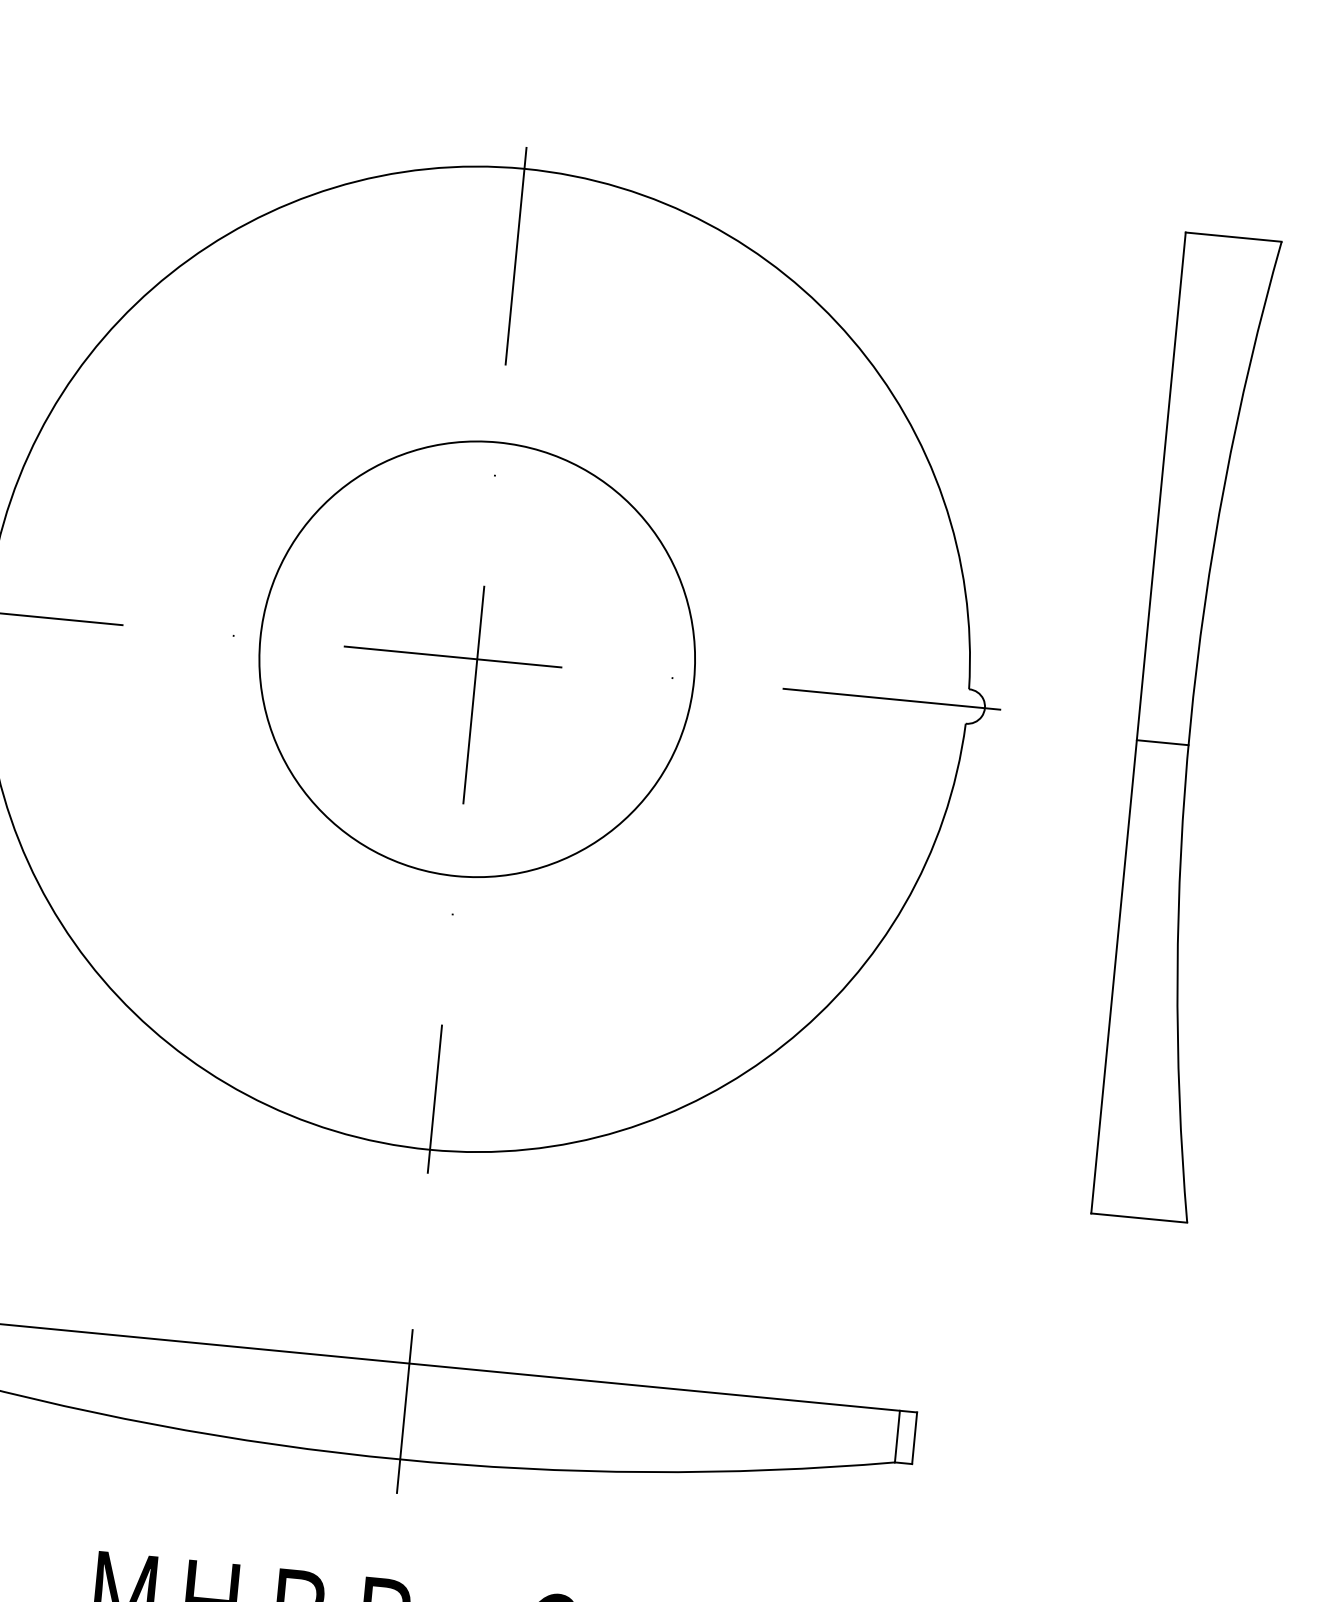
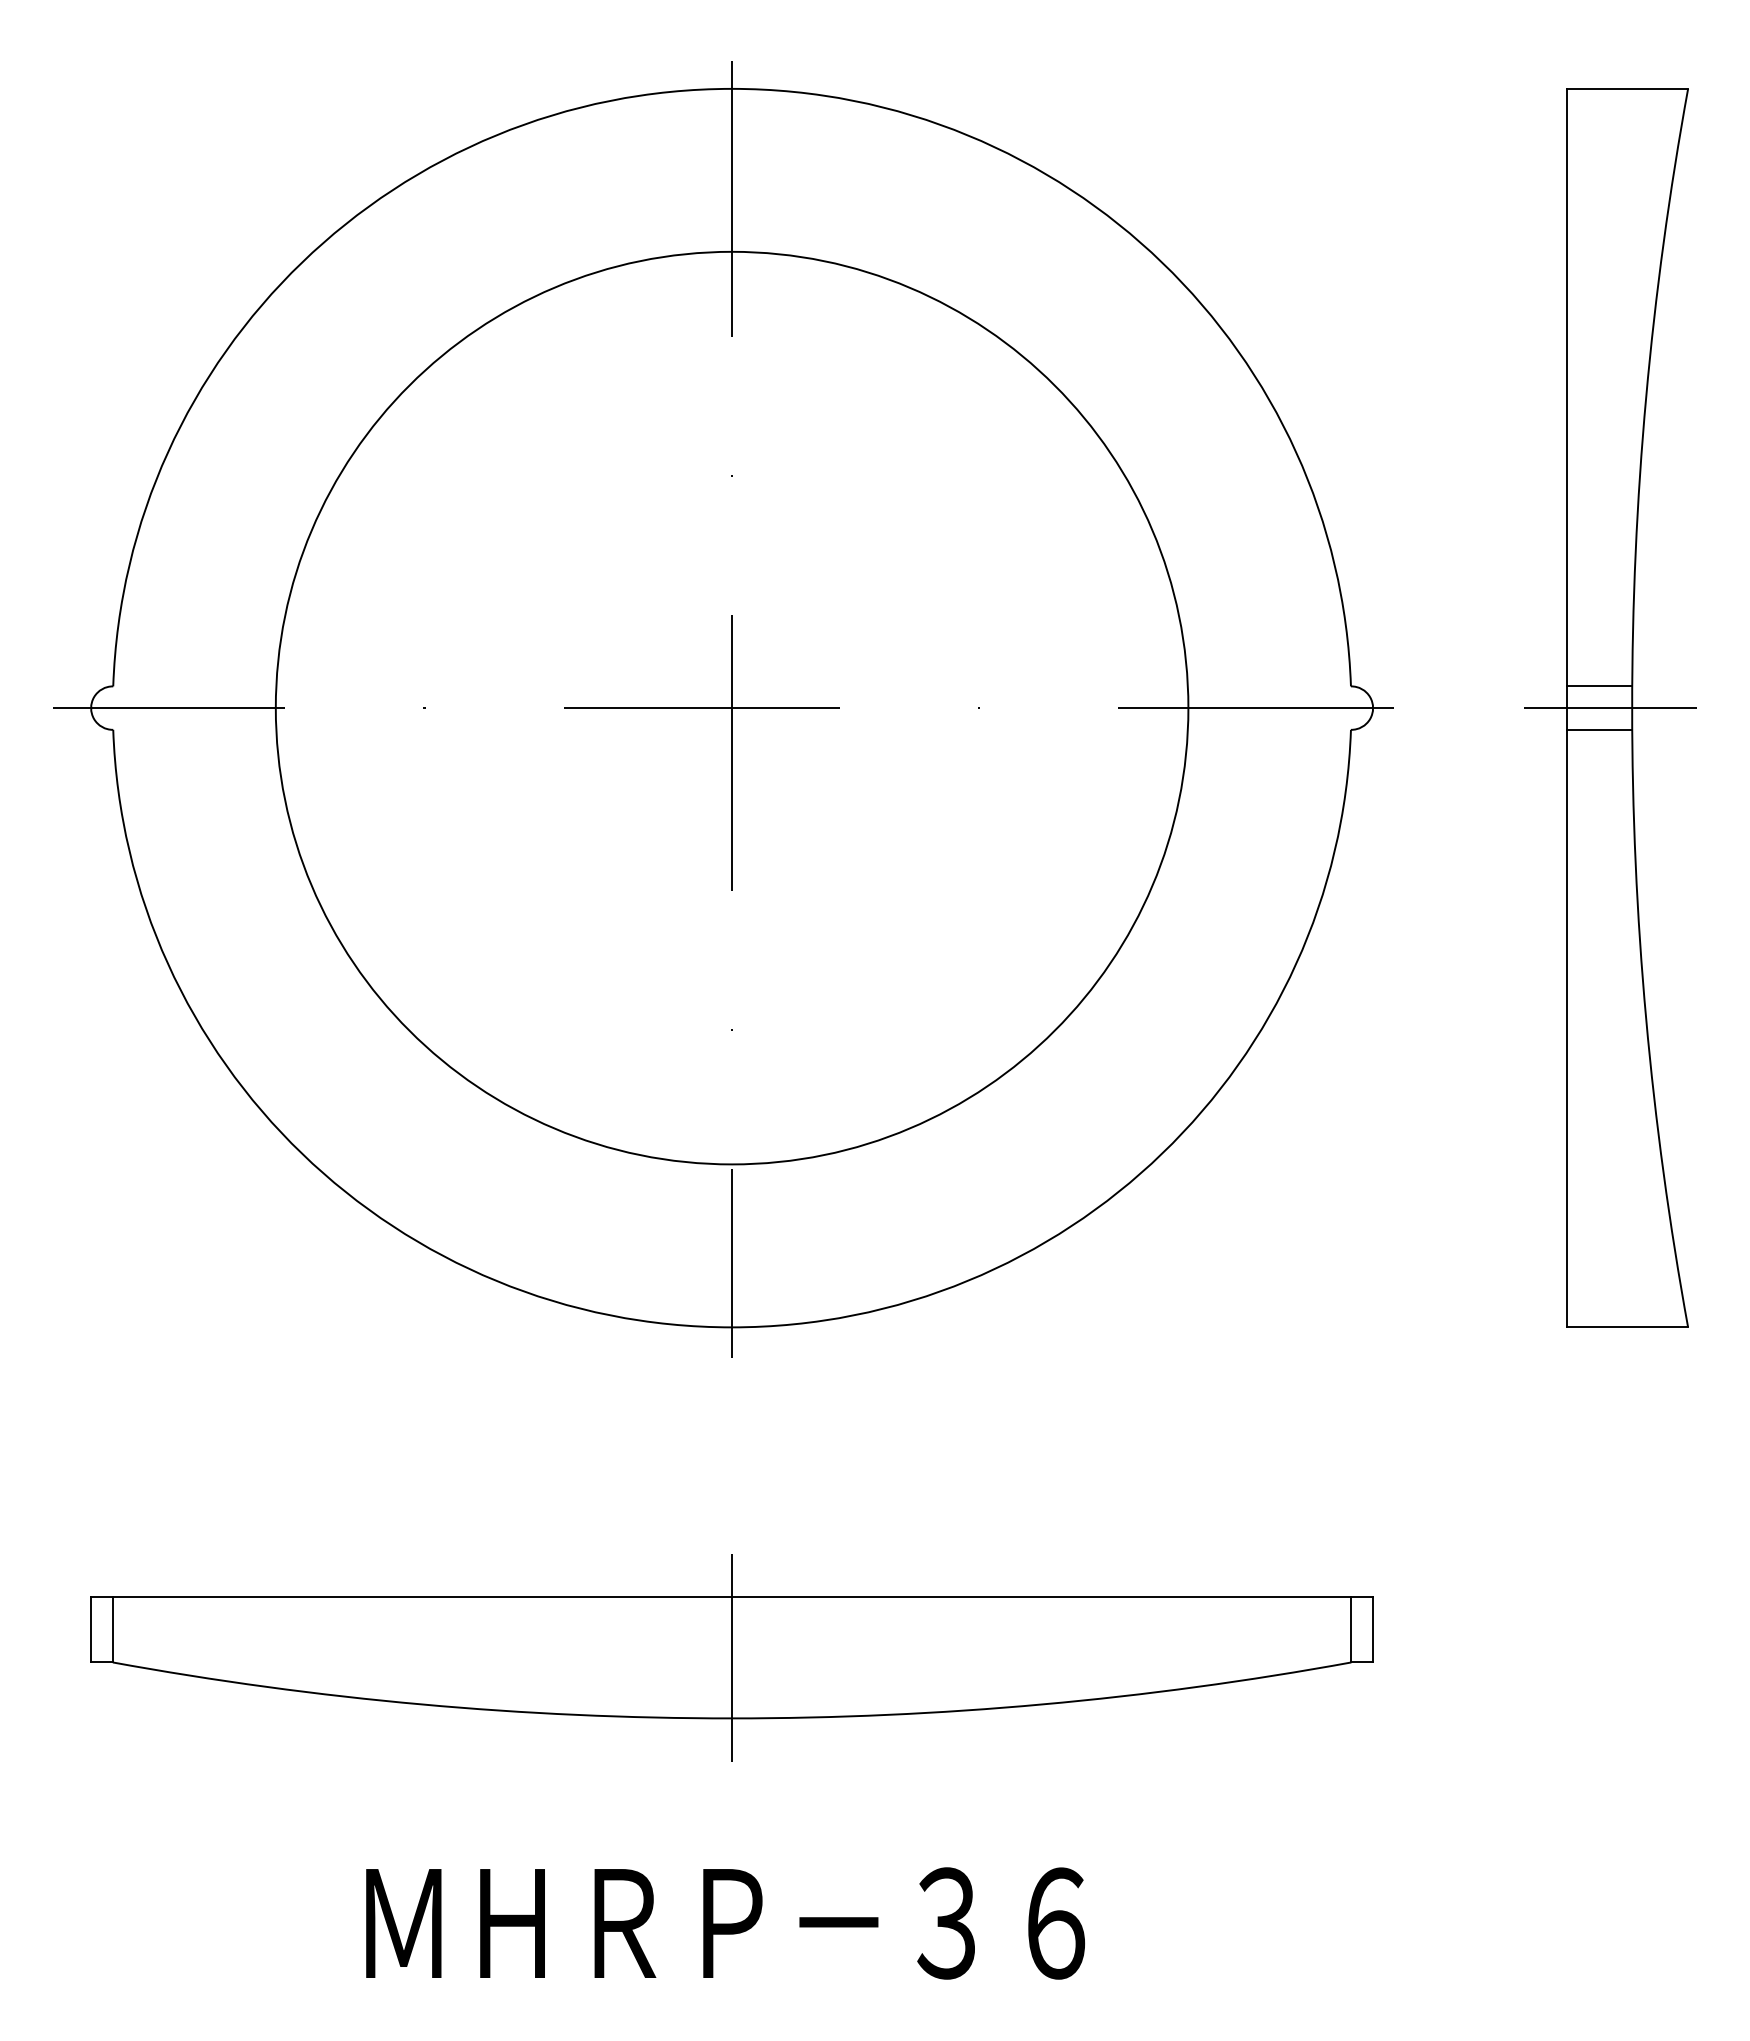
circle: (476, 658) -> (731, 707), size x1.67
line: (1165, 708) -> (1599, 686), added
line: (1172, 726) -> (1610, 708), added

